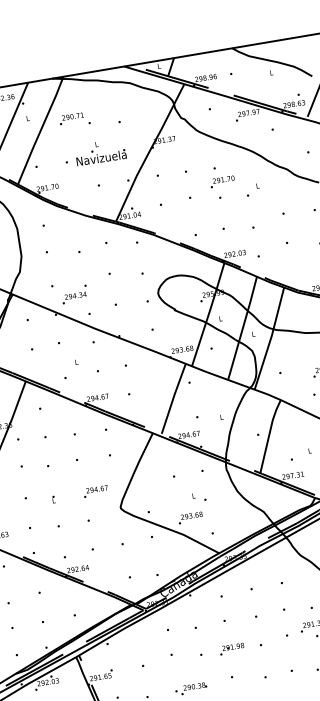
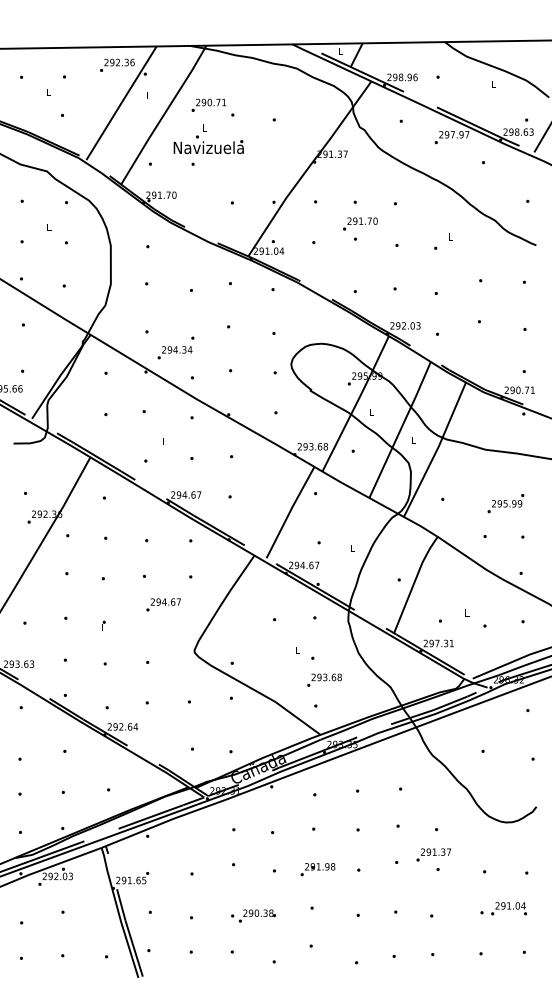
text: (100, 152) -> (208, 139), moved
text: (222, 181) -> (360, 223), moved
text: (95, 491) -> (163, 604), moved
text: (190, 517) -> (324, 679), moved

